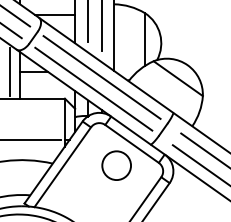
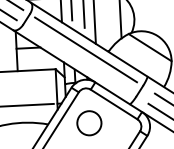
line: (10, 71) -> (8, 48), removed
line: (93, 88) -> (79, 59), removed
circle: (116, 165) -> (89, 123), moved

